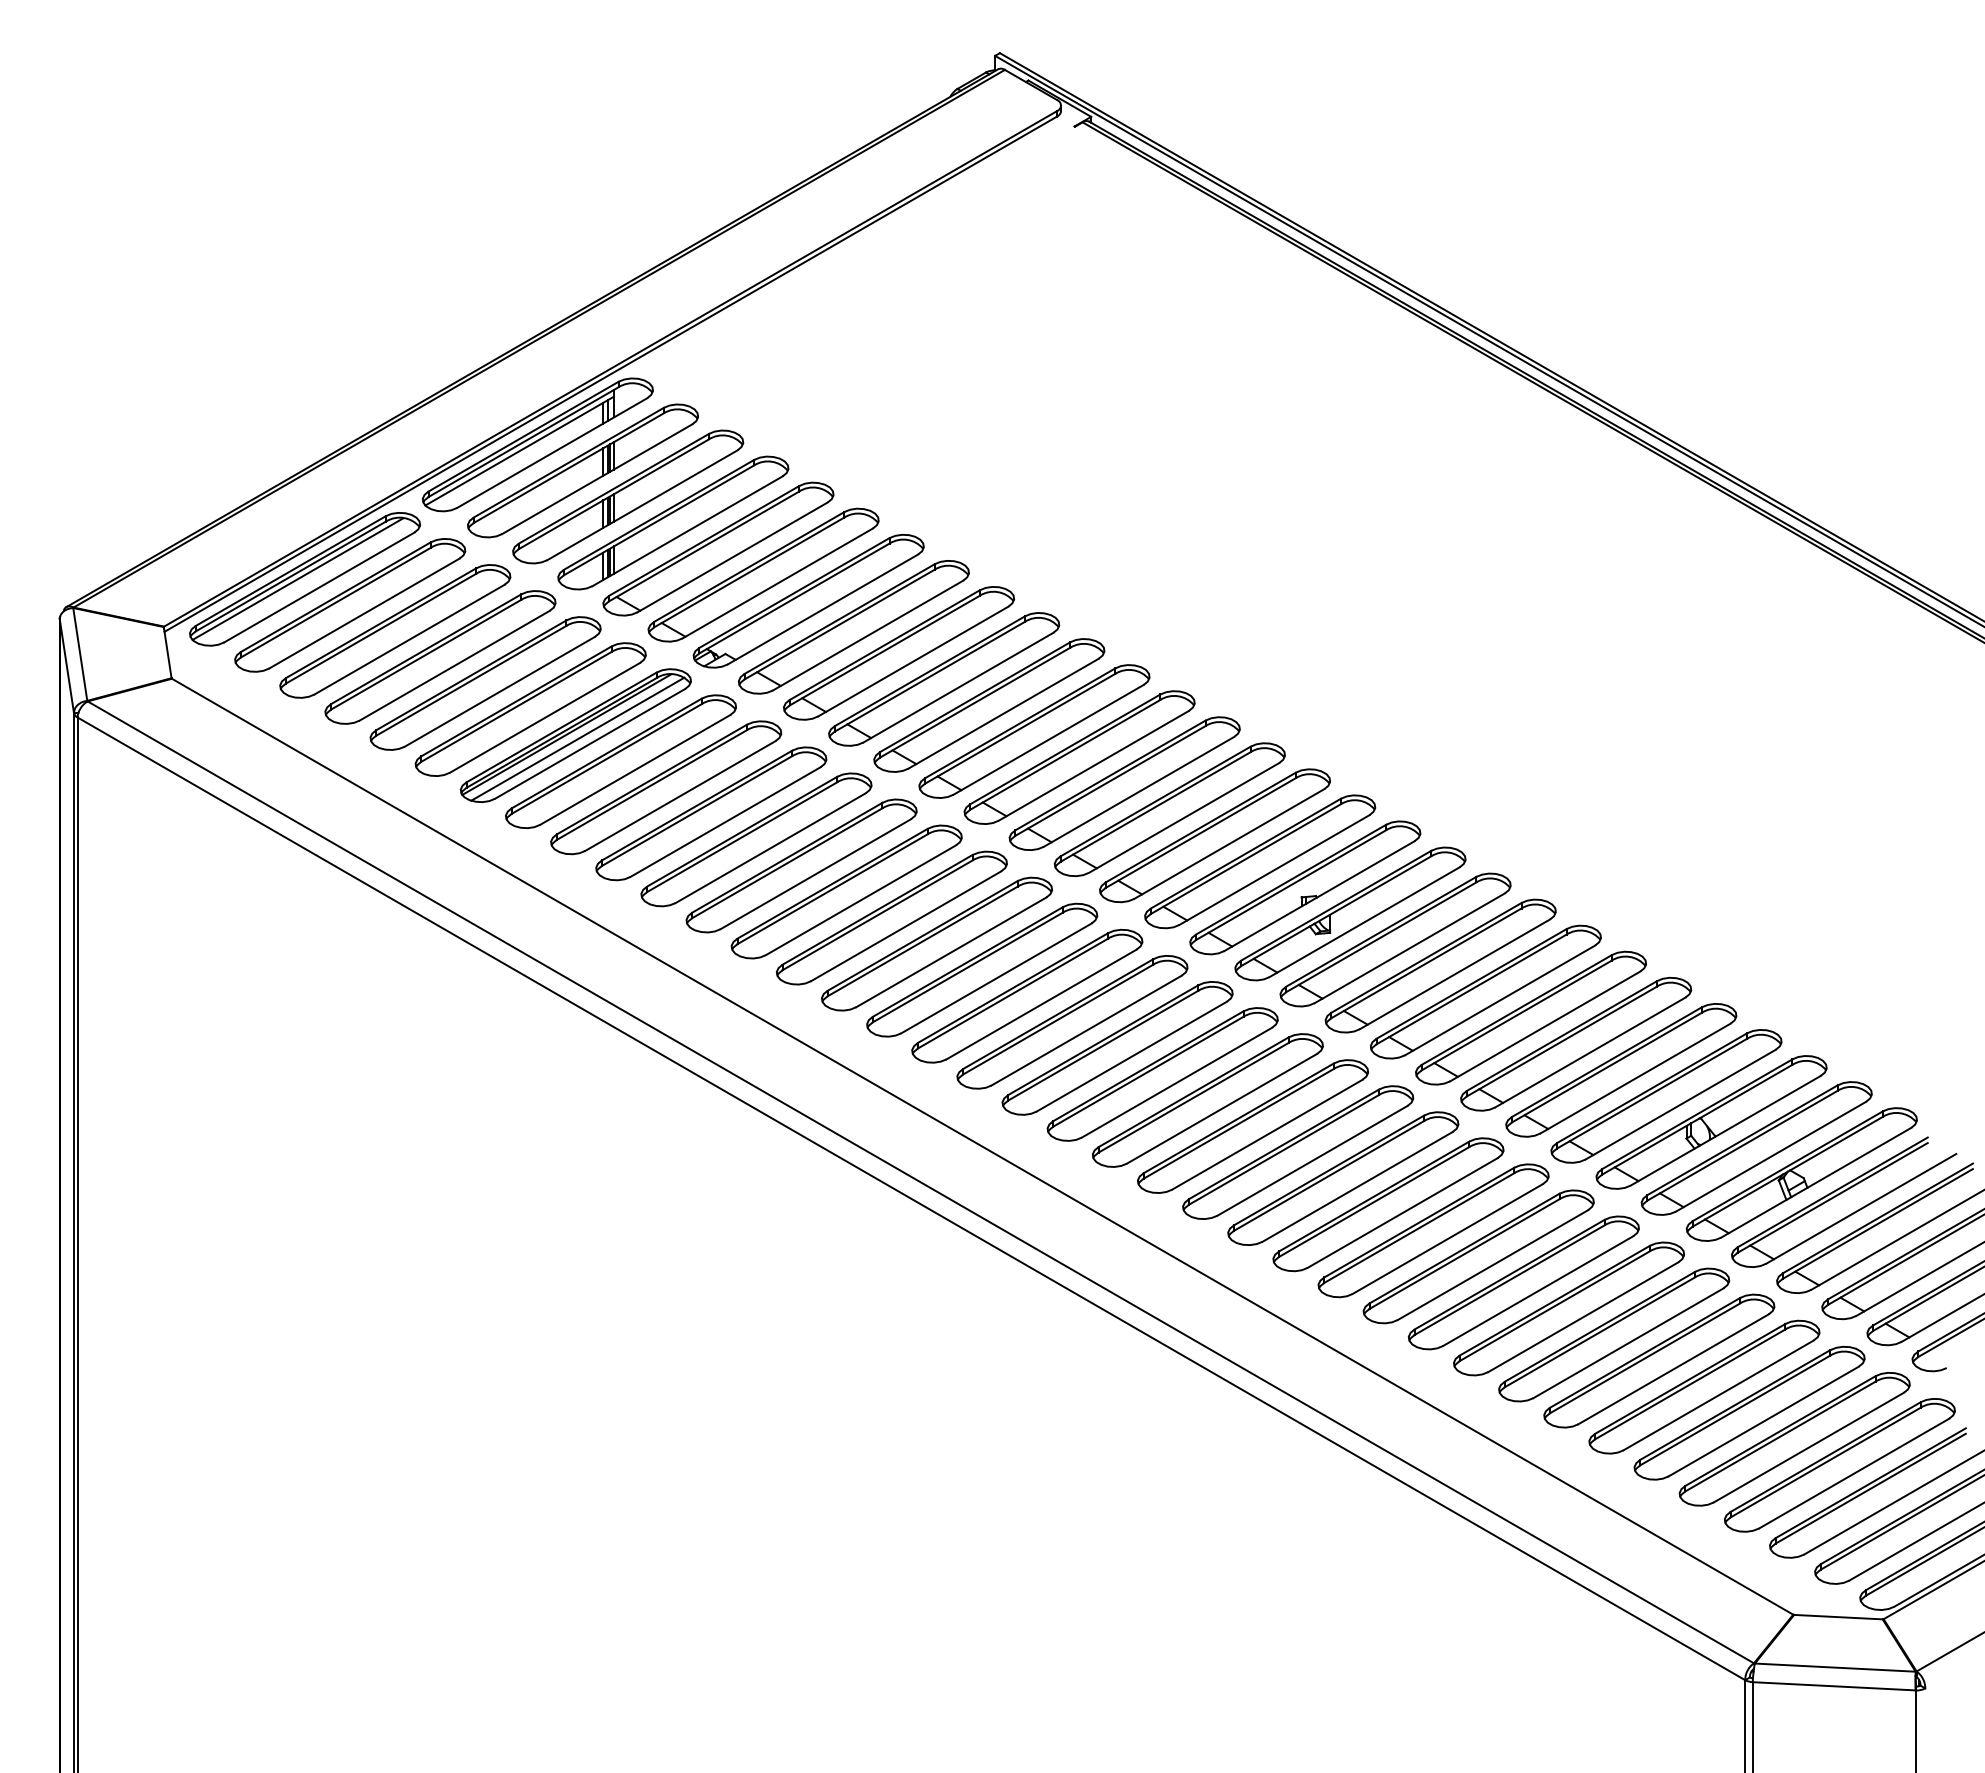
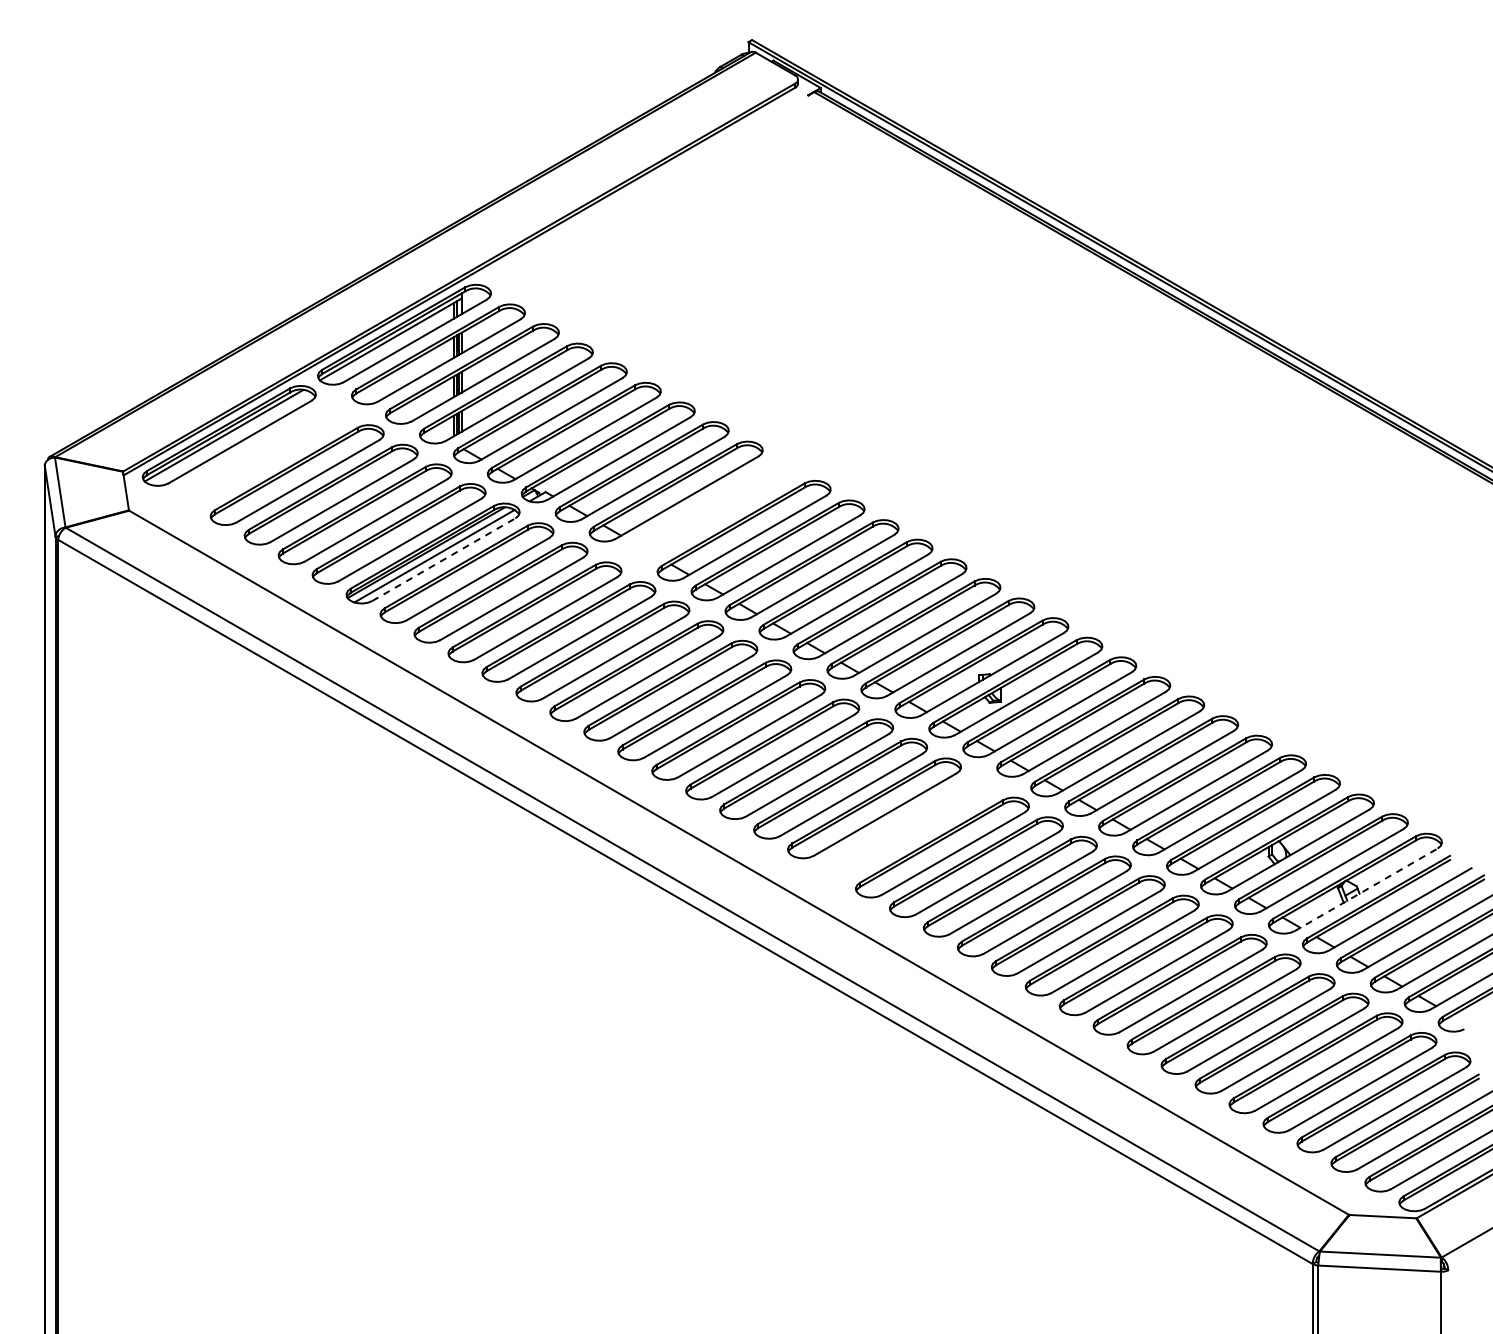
part: (349, 605) -> (262, 455), removed
part: (943, 679) -> (709, 511), removed
line: (589, 743) -> (443, 559), solid -> dashed
part: (1207, 1099) -> (908, 827), removed
line: (1816, 1182) -> (1366, 889), solid -> dashed

